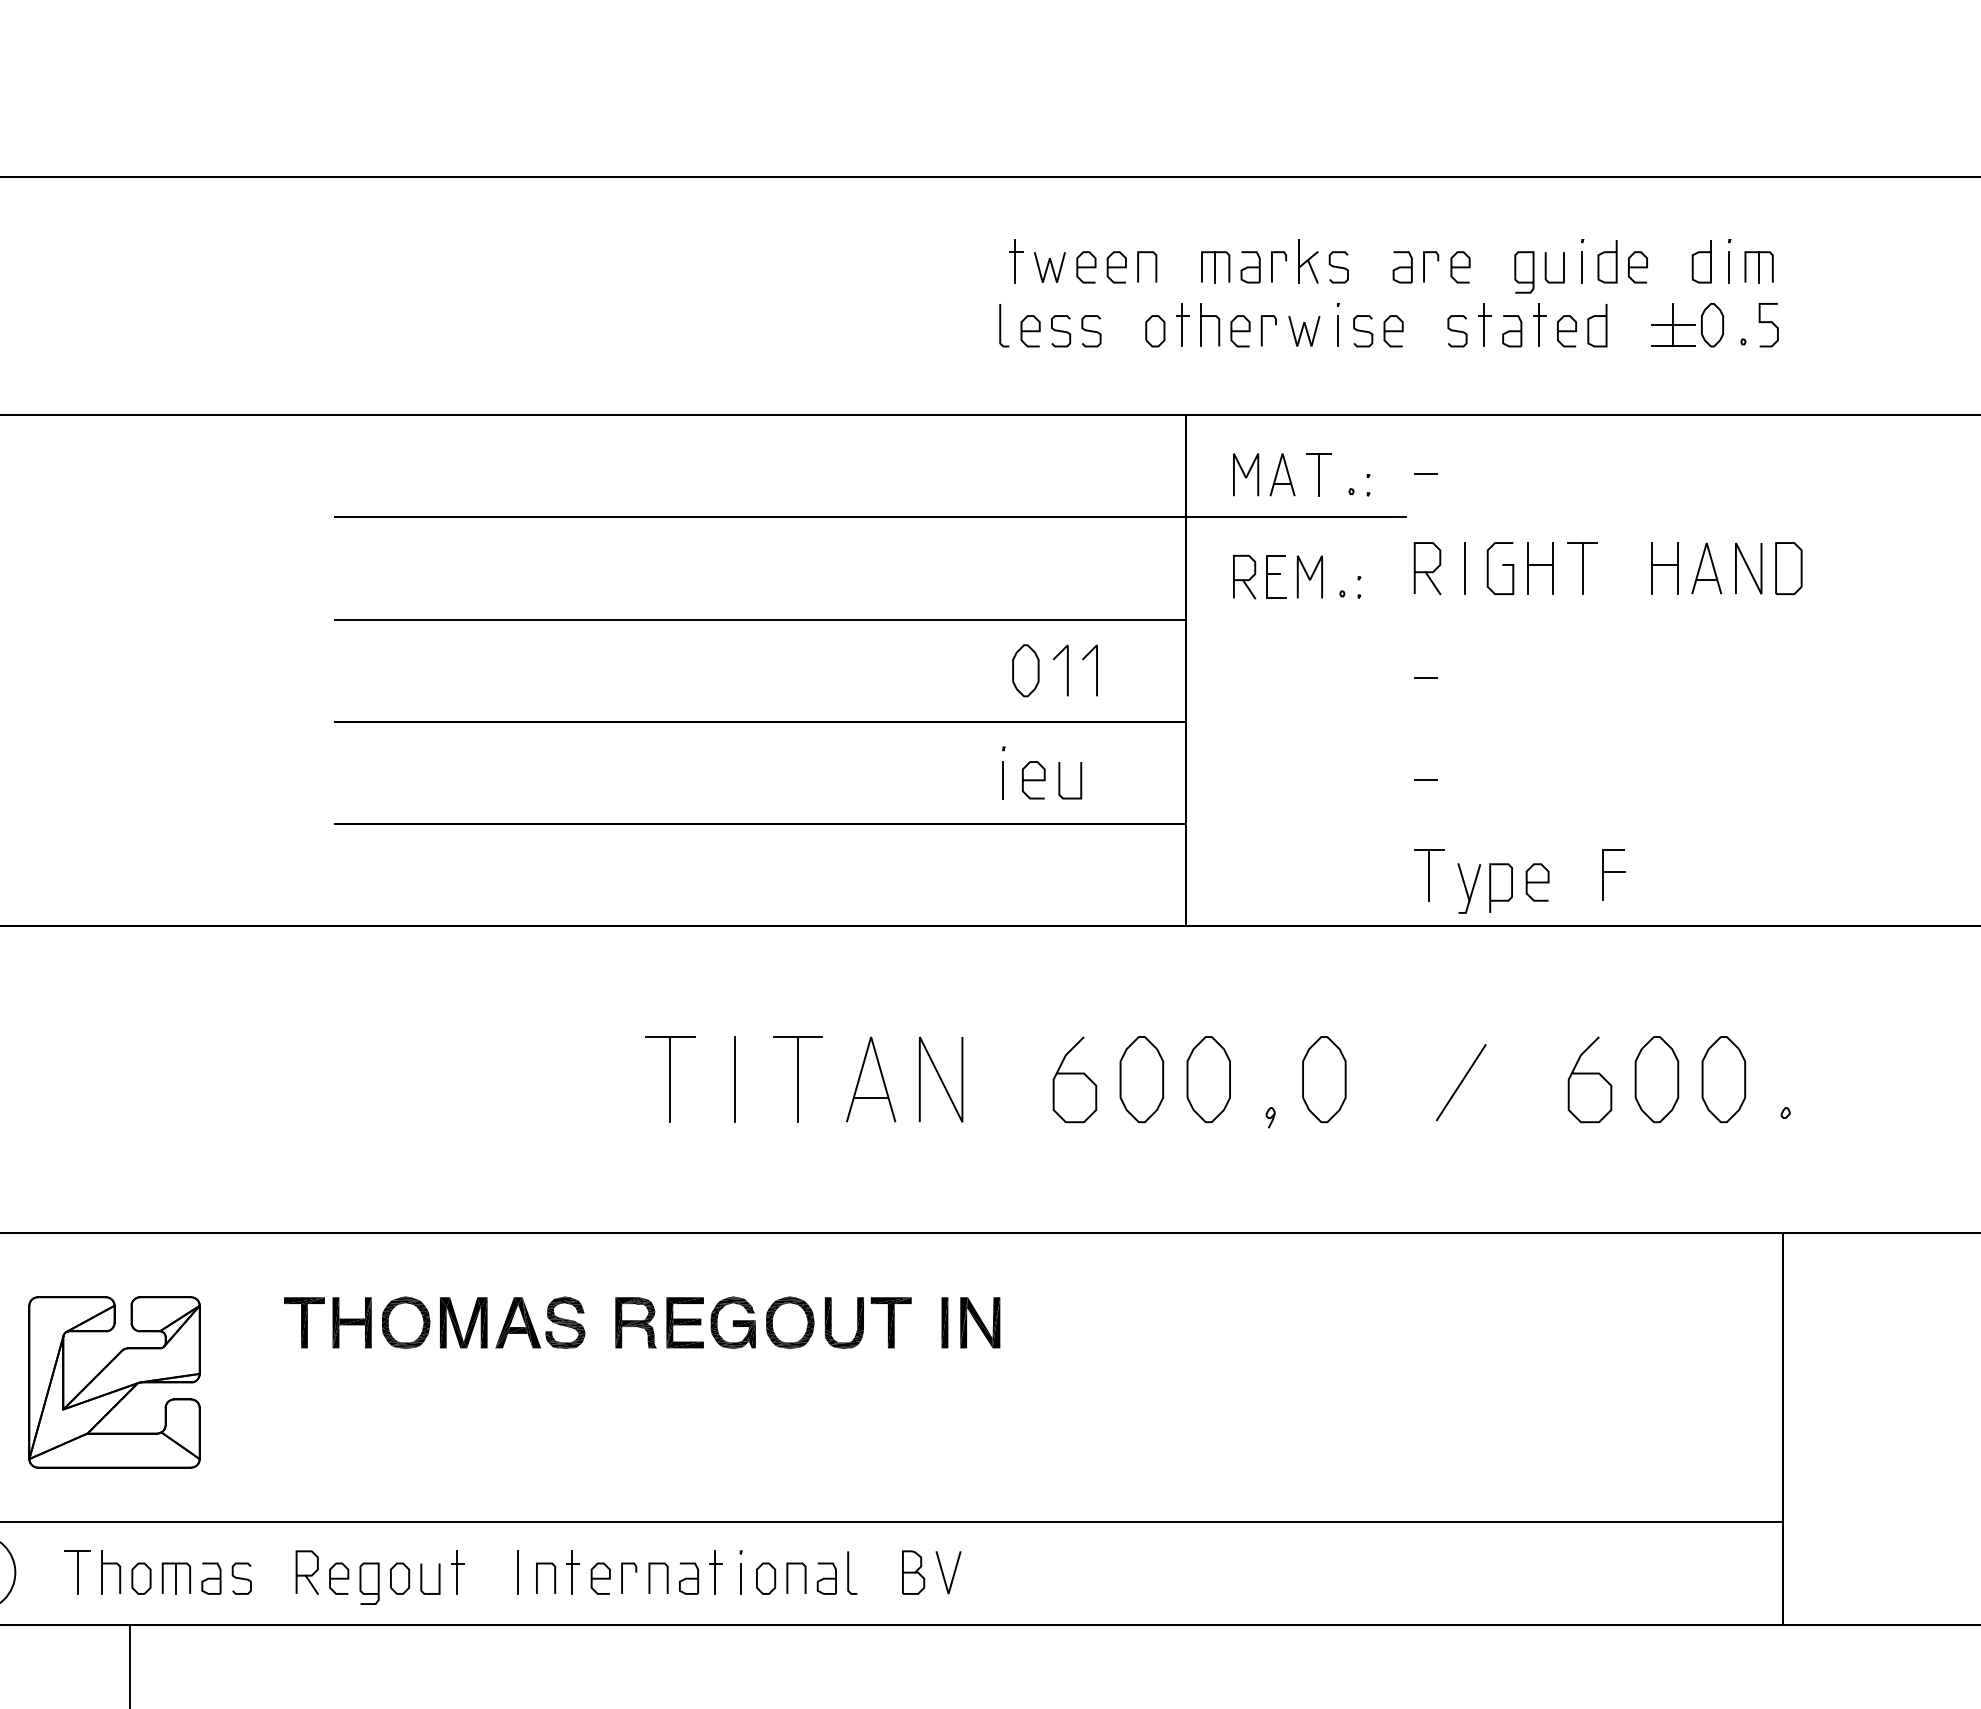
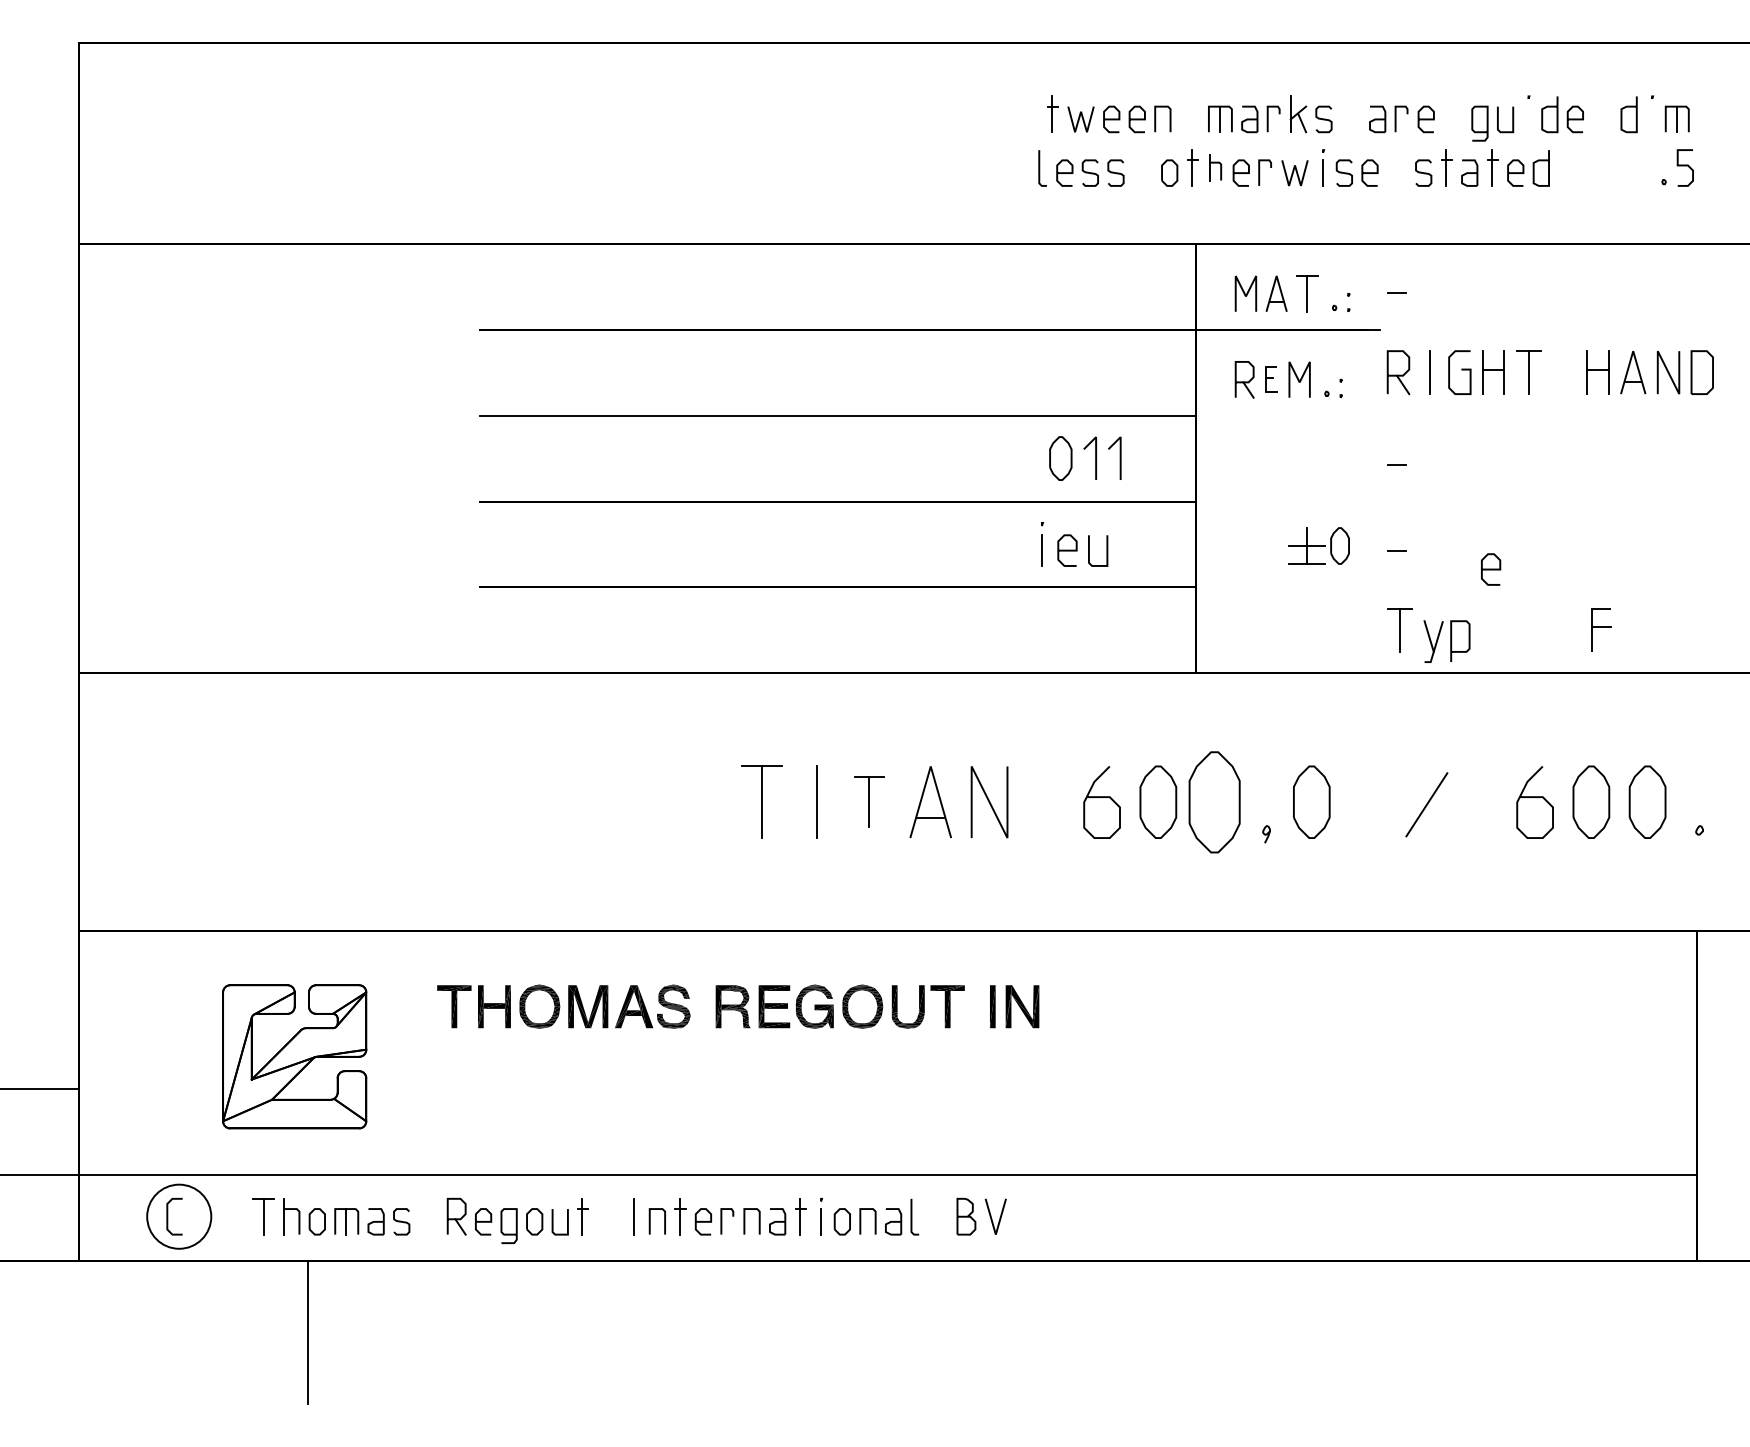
line: (1582, 267) -> (1528, 119), removed
line: (1729, 267) -> (1652, 119), removed
part: (1209, 324) -> (1215, 167), size x0.7
part: (1686, 324) -> (1318, 545), moved
part: (1276, 576) -> (1271, 379), size x0.7
part: (1614, 874) -> (1601, 629), moved
curve: (1538, 882) -> (1491, 569), moved
part: (798, 1078) -> (869, 801), size x0.7
part: (1208, 1078) -> (1214, 801), size x1.4

